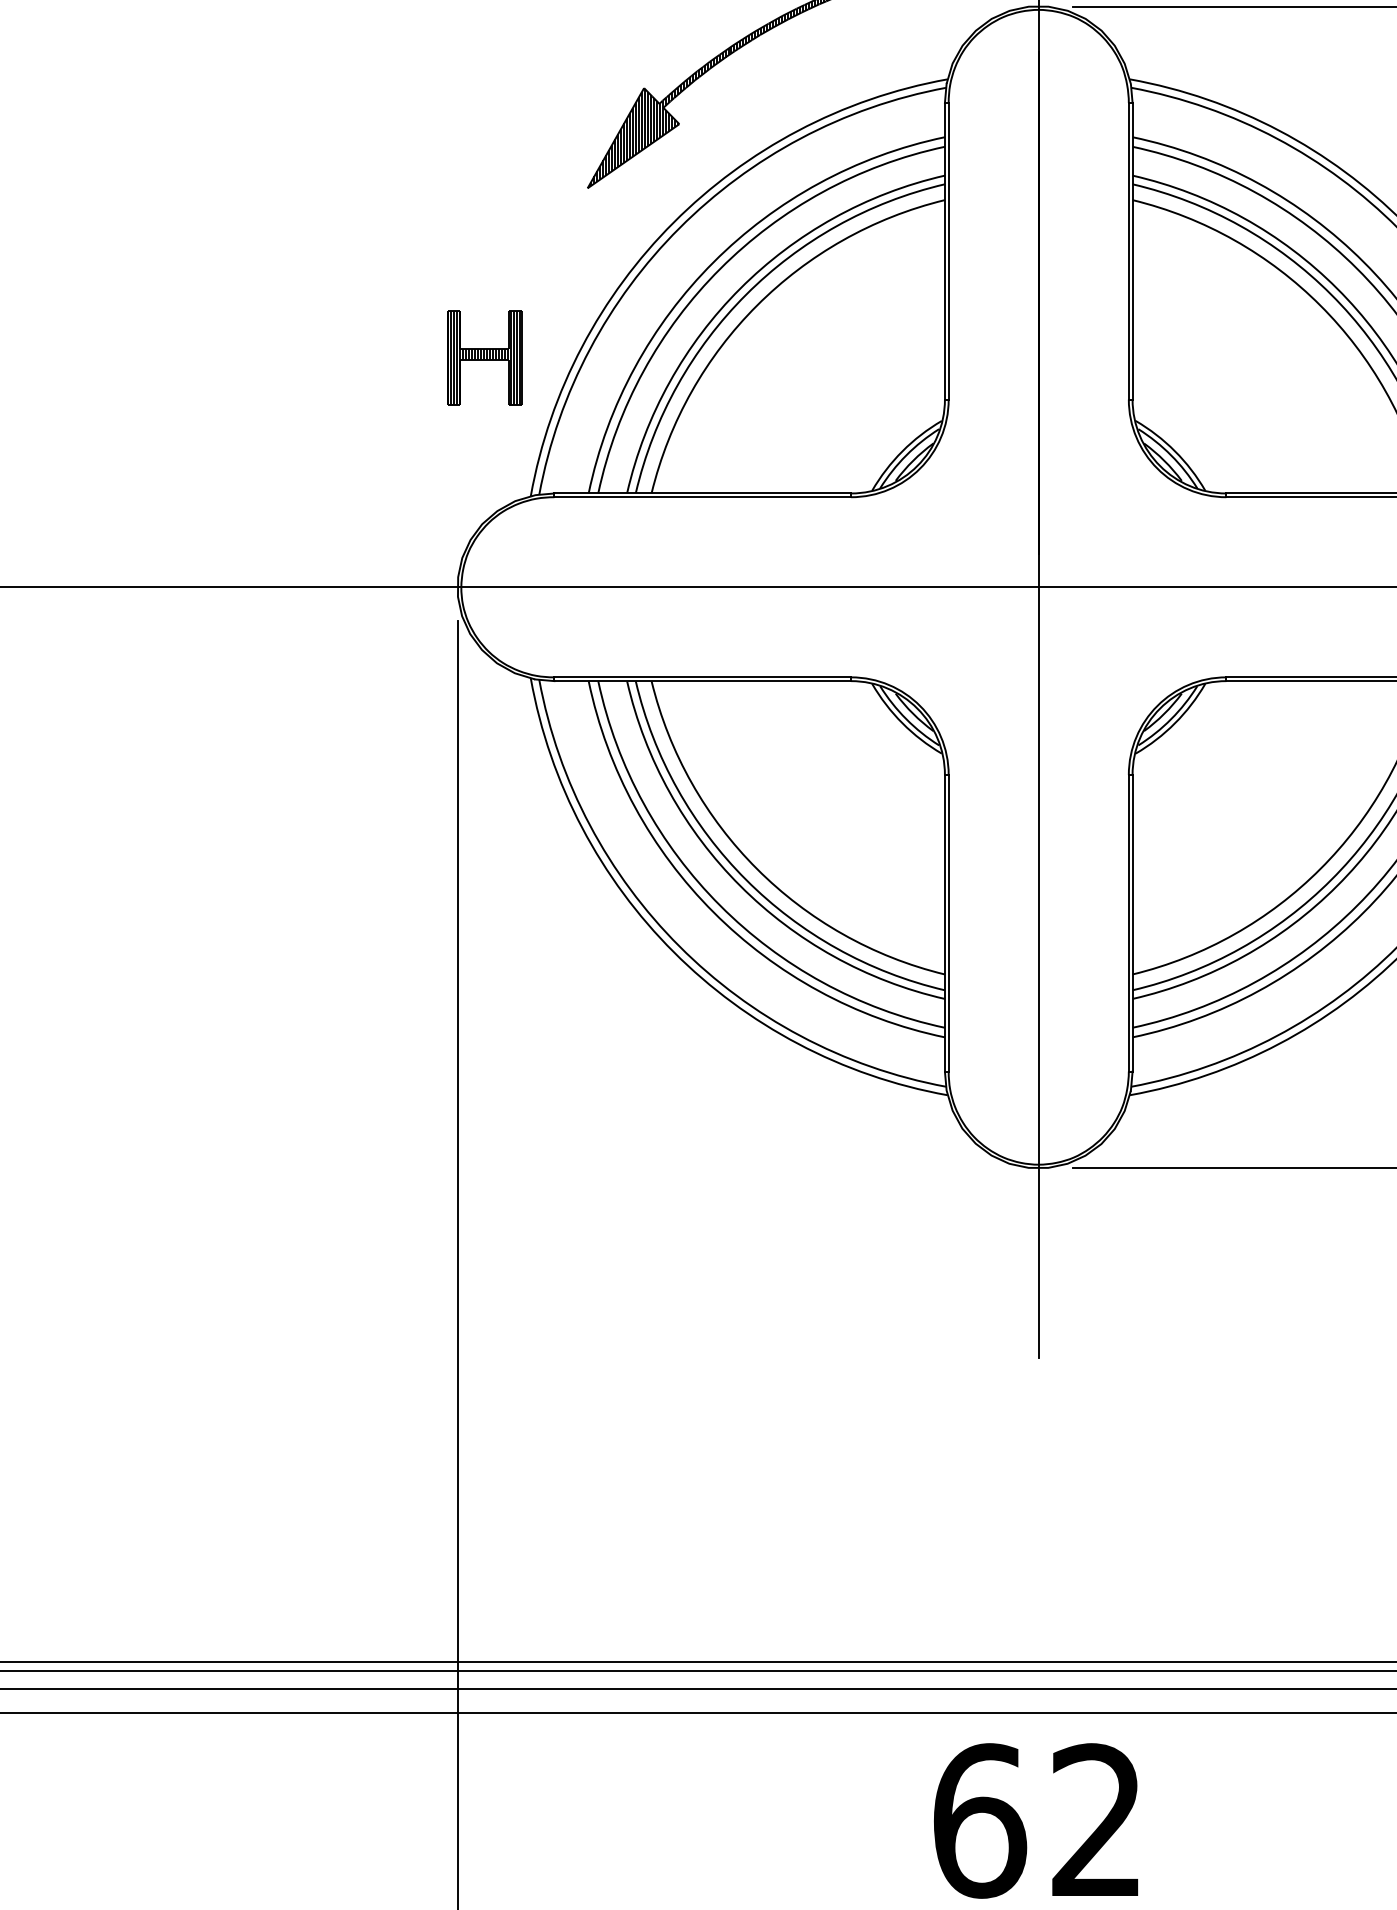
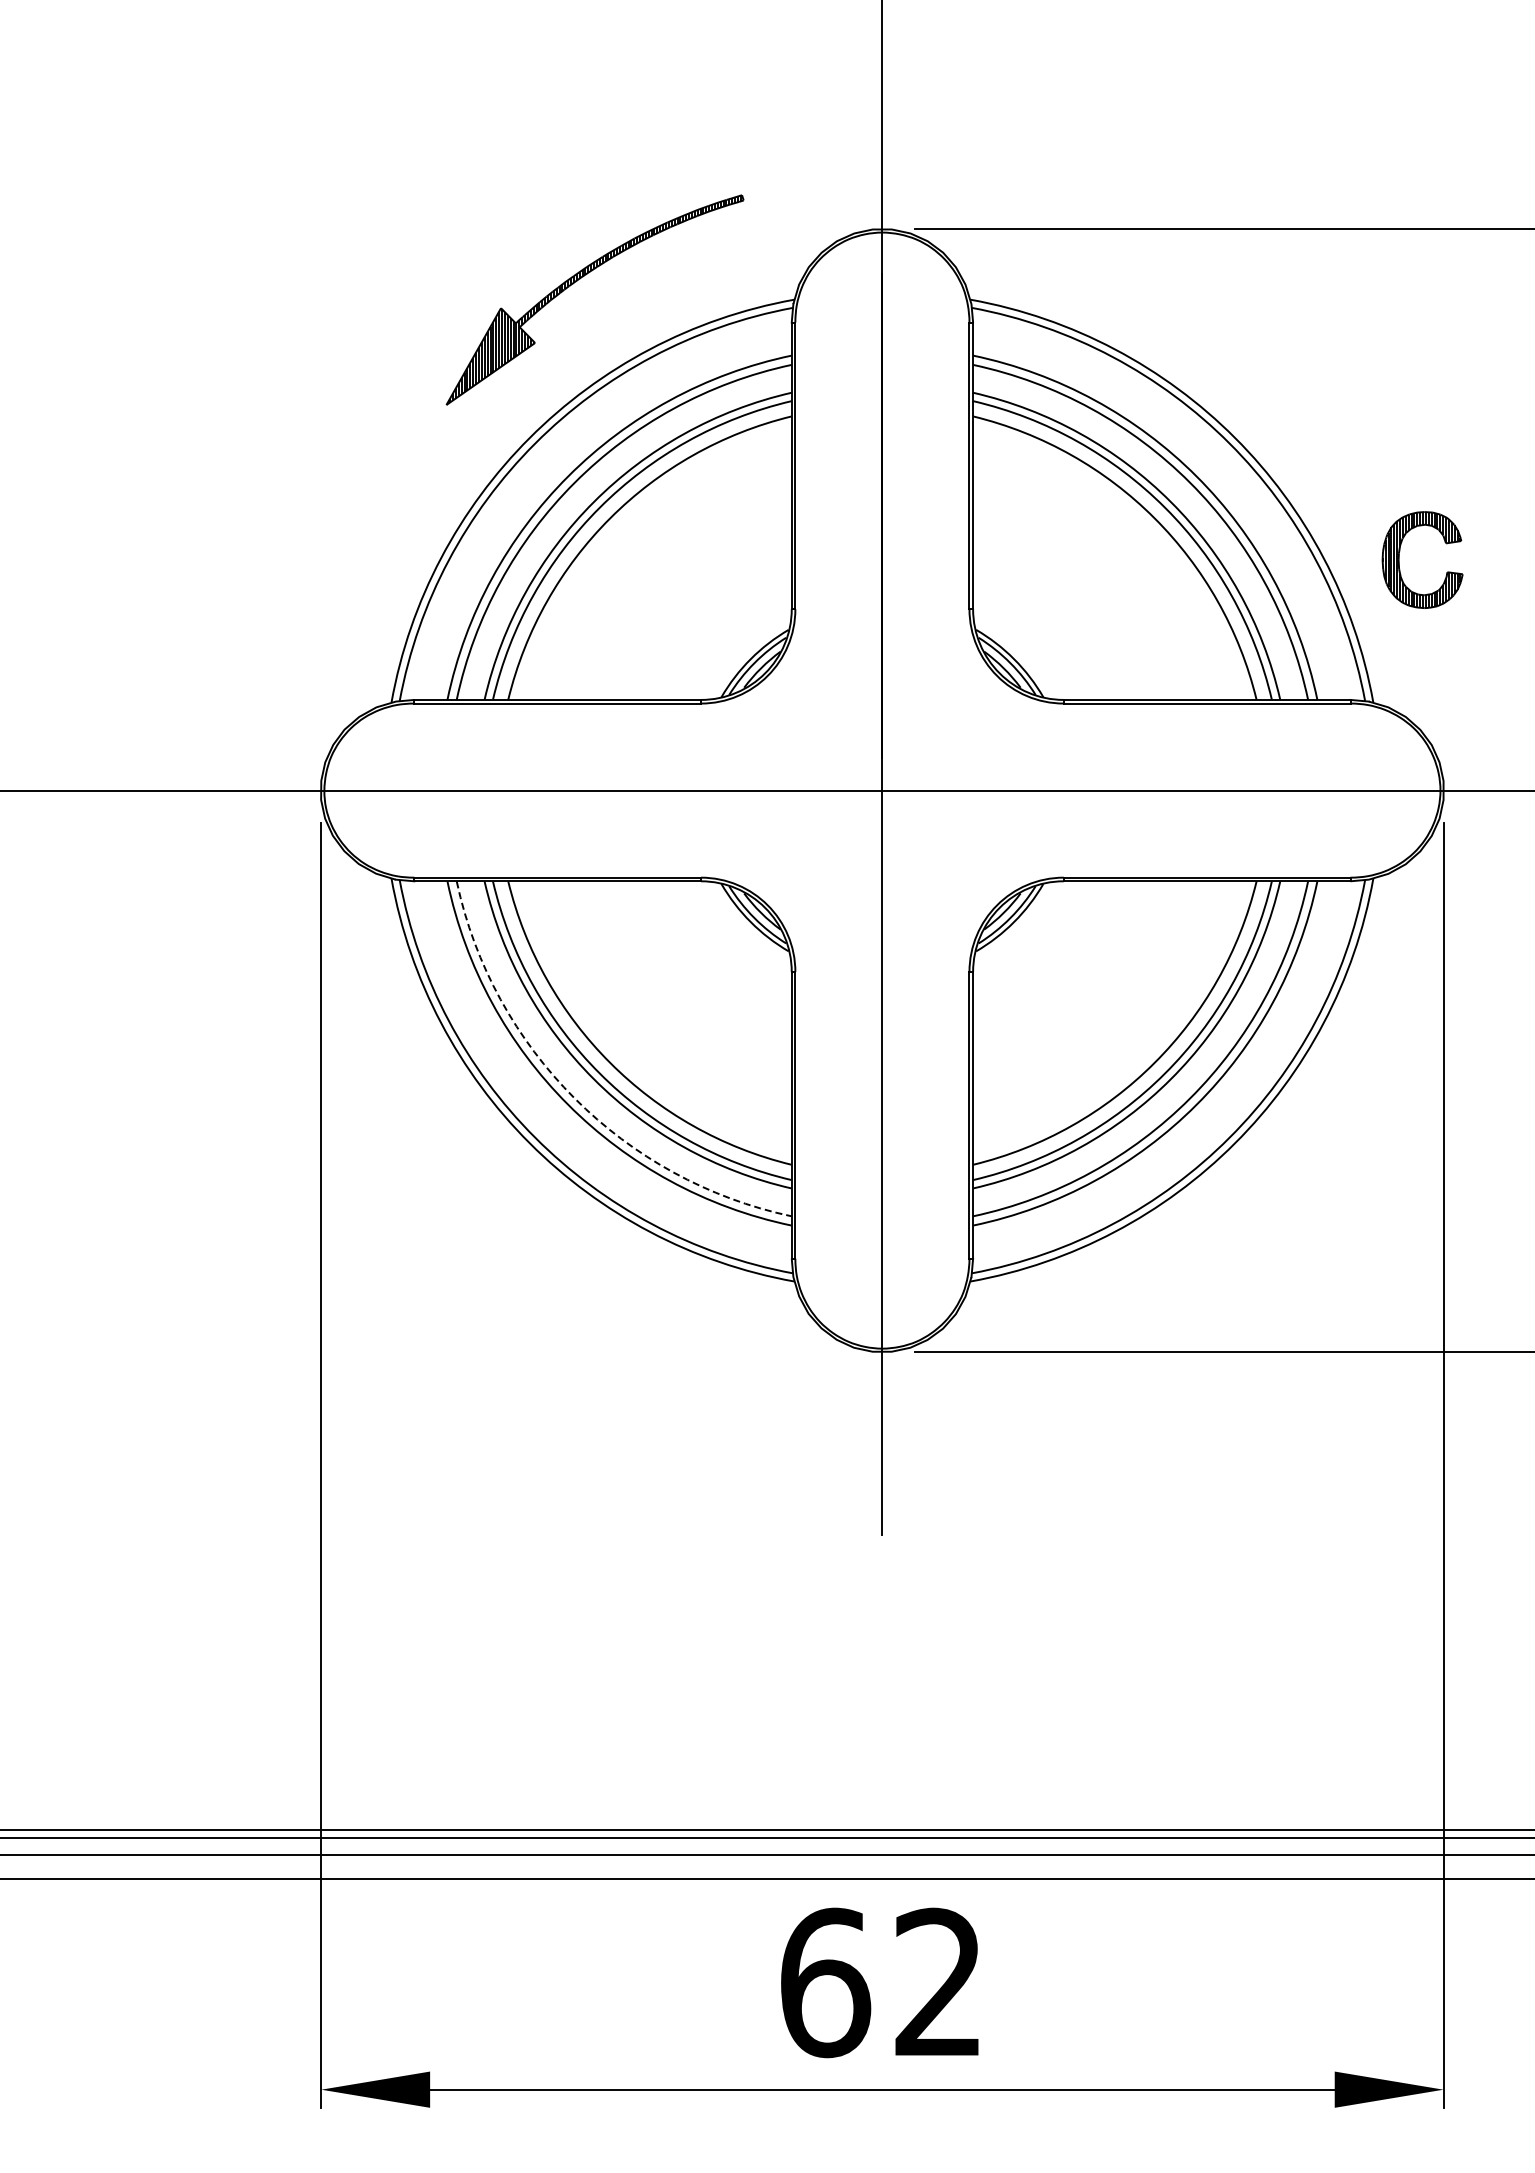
part: (484, 357) -> (346, 568), removed
arc: (720, 905) -> (574, 1098), solid -> dashed

